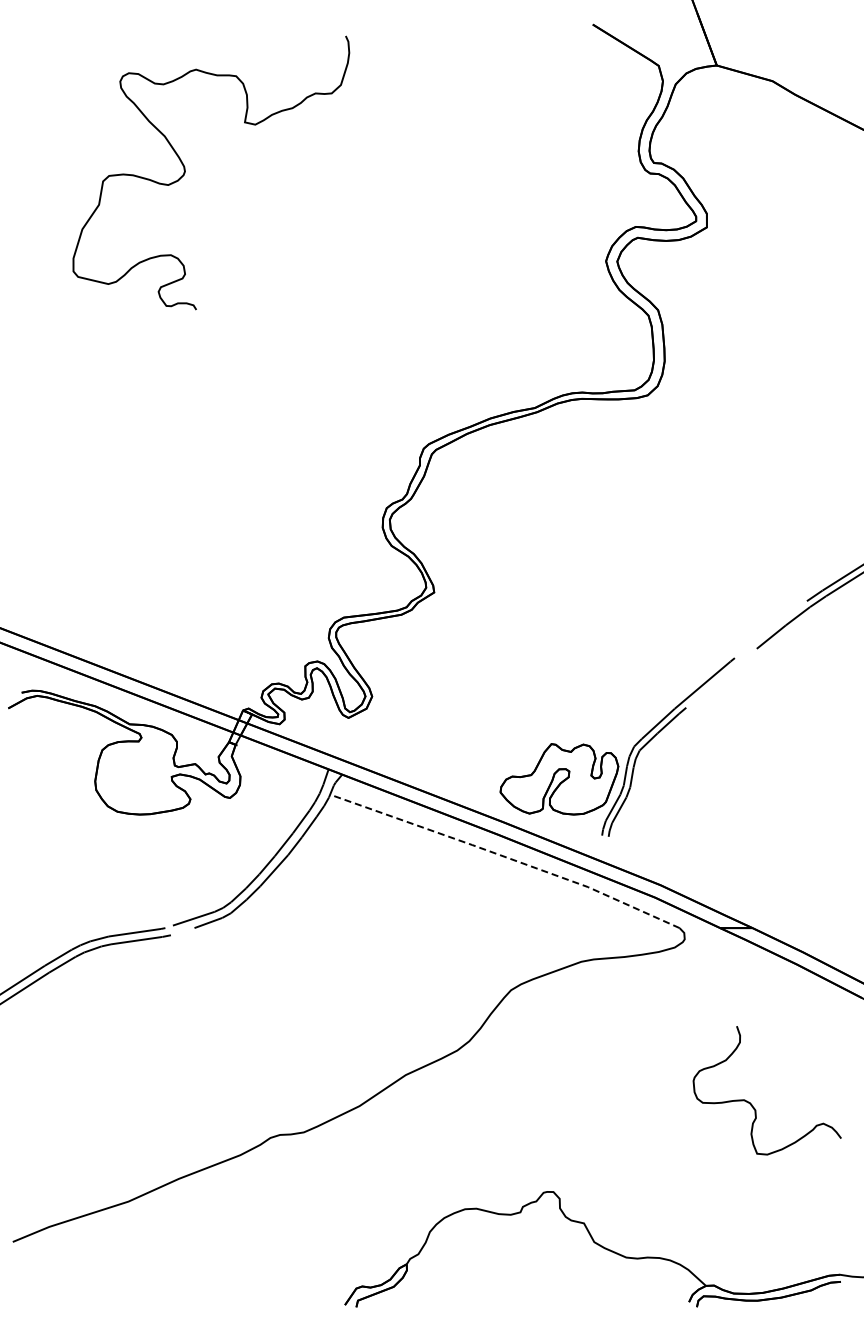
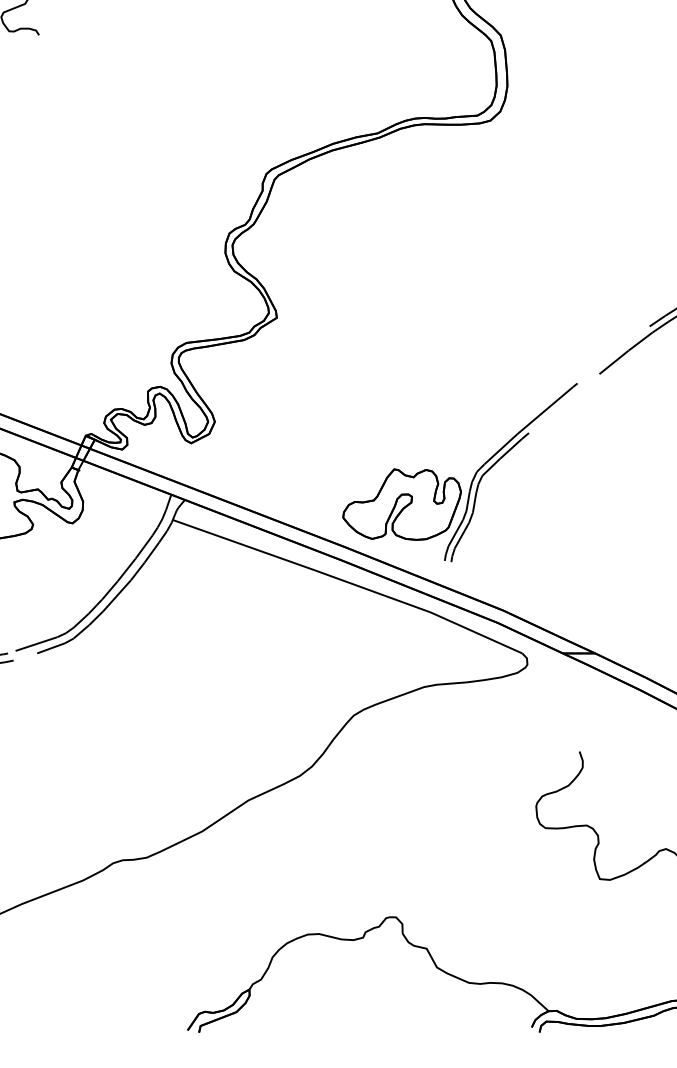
line: (506, 857) -> (349, 582), dashed -> solid

